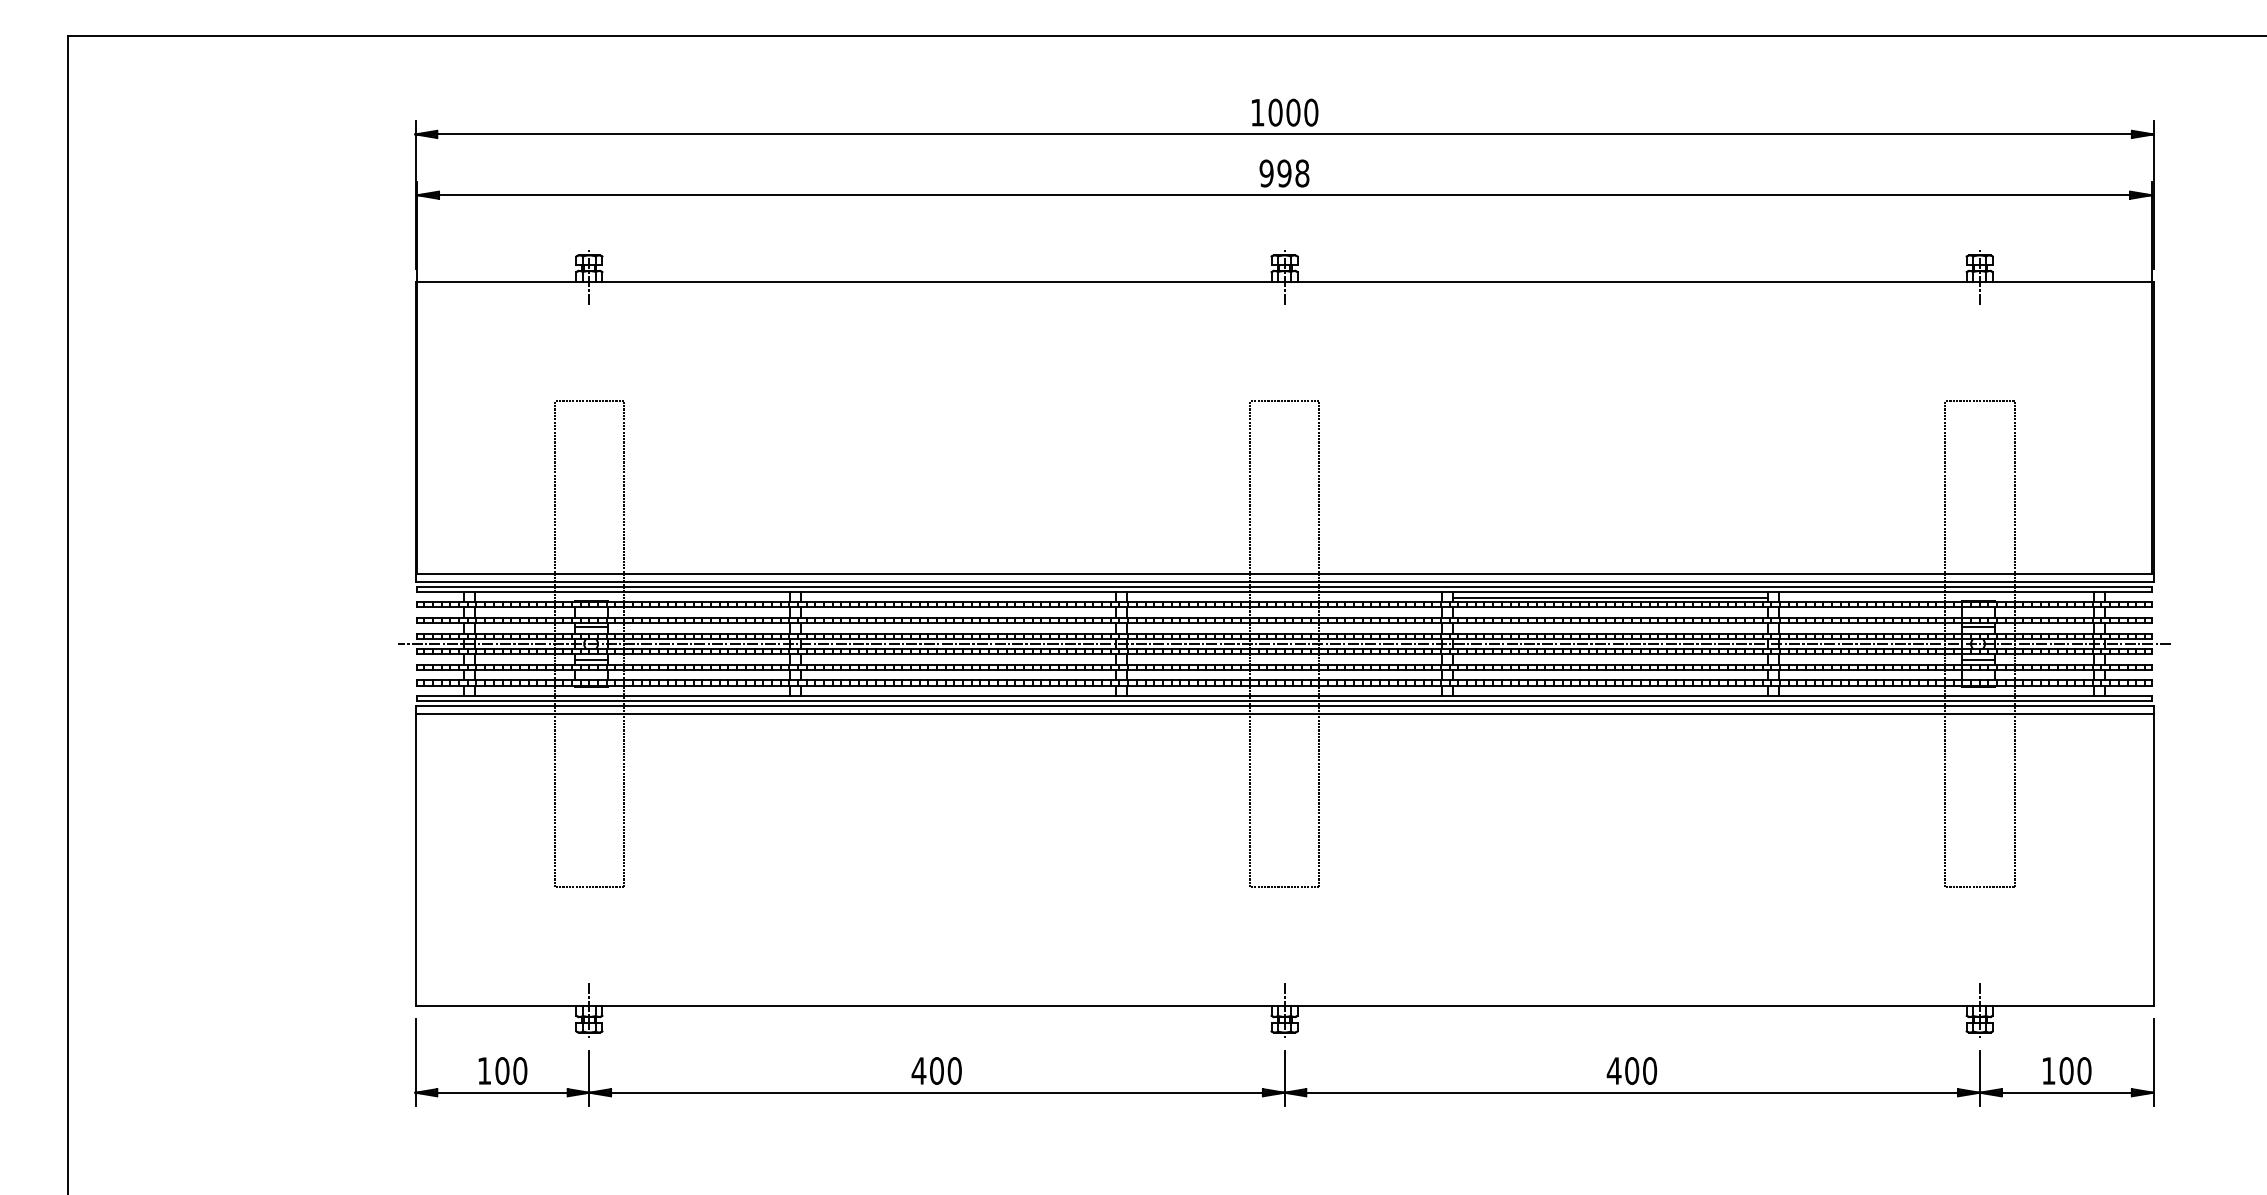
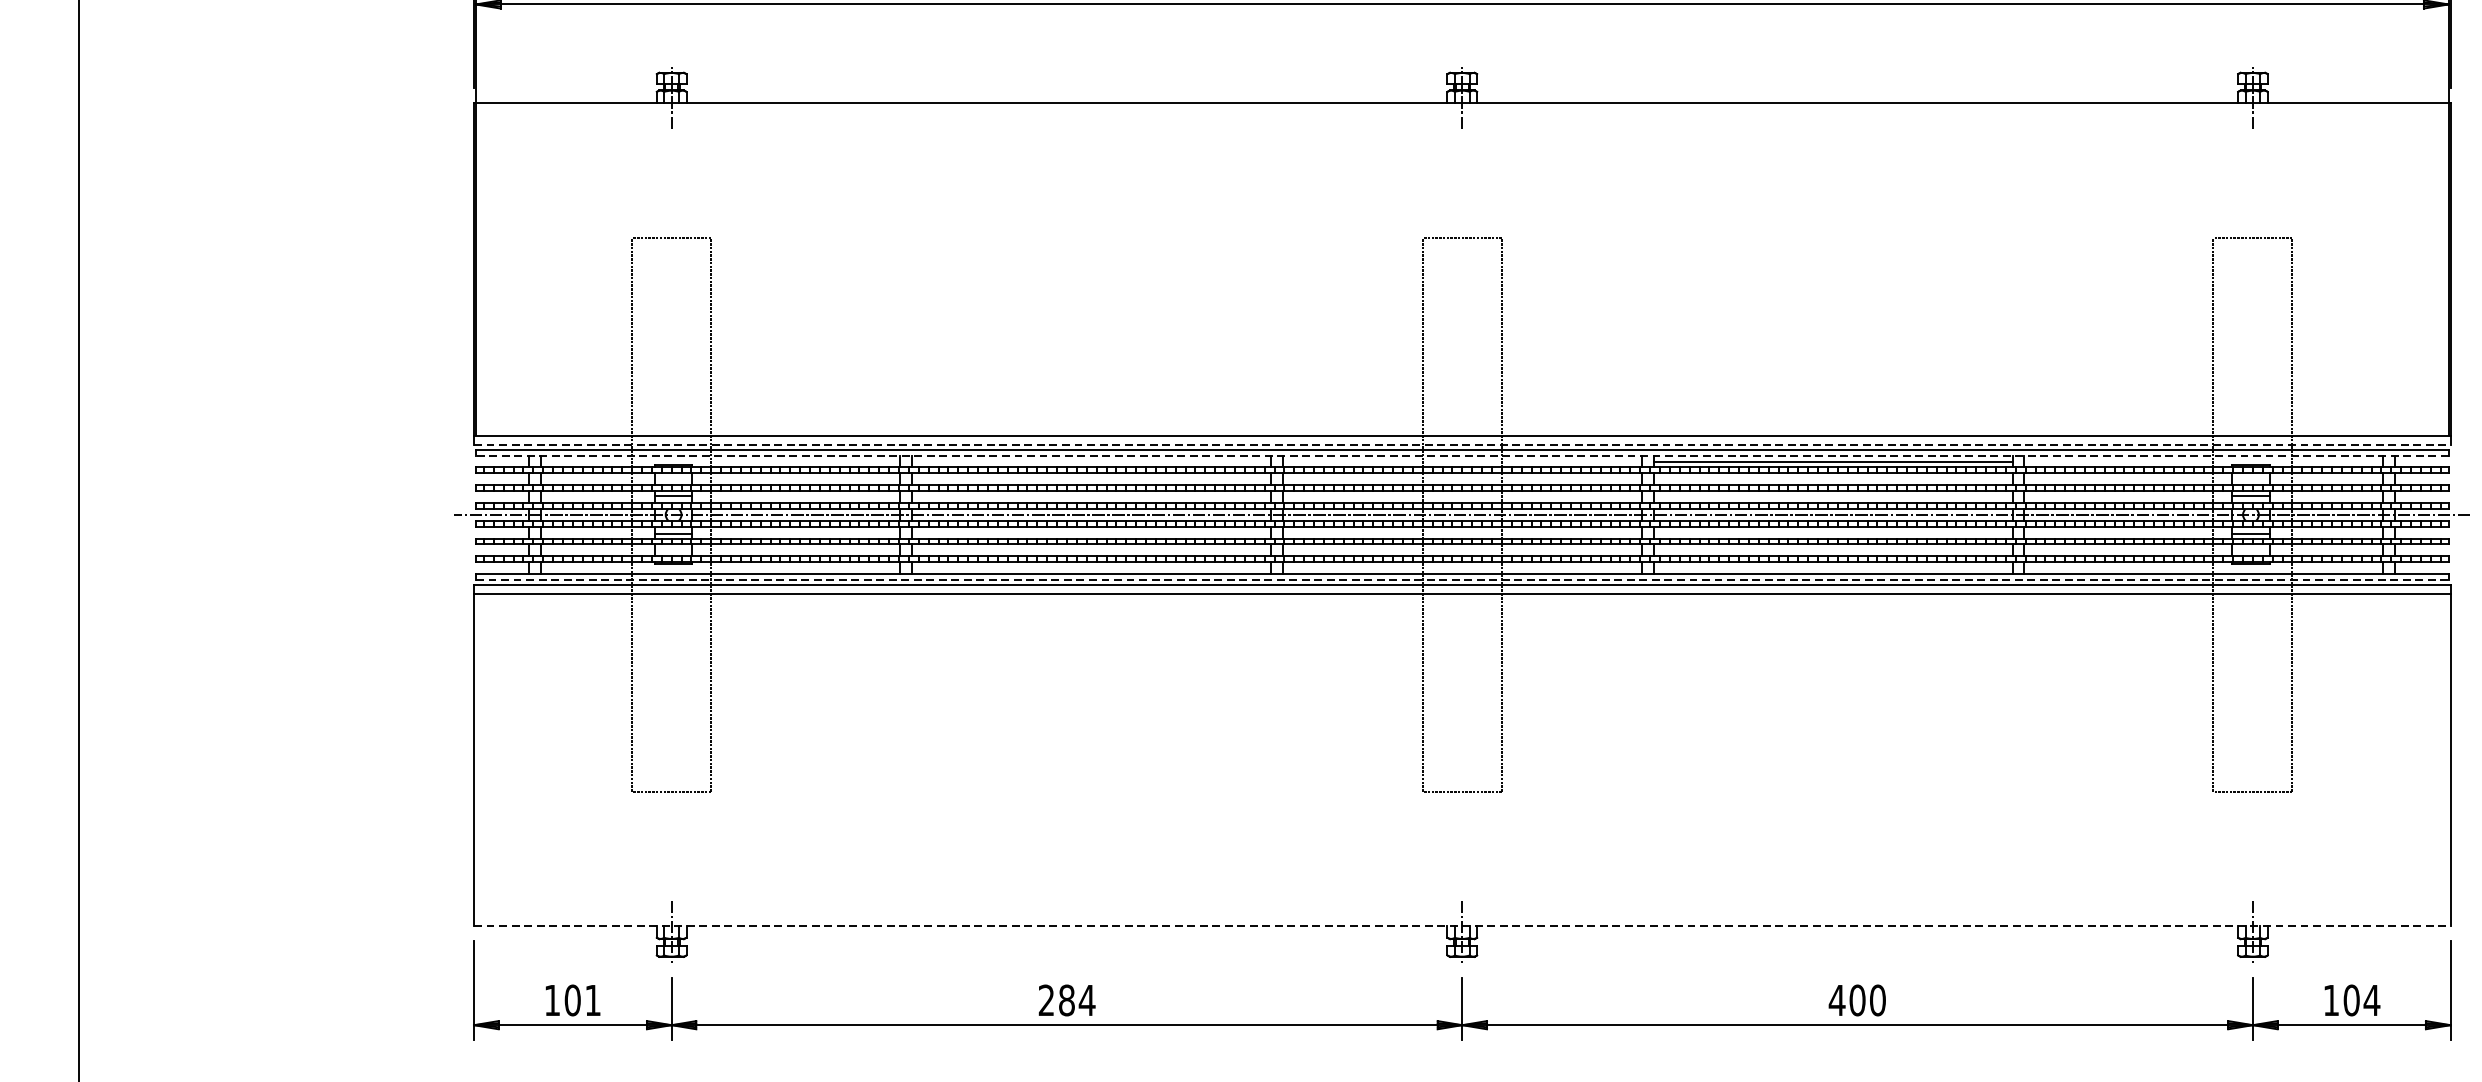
line: (1284, 582) -> (1462, 444), solid -> dashed
line: (1284, 591) -> (1462, 455), solid -> dashed
line: (1285, 701) -> (1463, 580), solid -> dashed
line: (1284, 1005) -> (1462, 925), solid -> dashed
text: (520, 1070) -> (593, 999), 100 -> 101
text: (936, 1070) -> (1066, 999), 400 -> 284
text: (2084, 1070) -> (2372, 999), 100 -> 104

